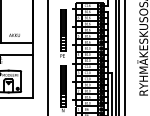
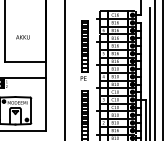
text: (14, 34) -> (22, 36), moved

